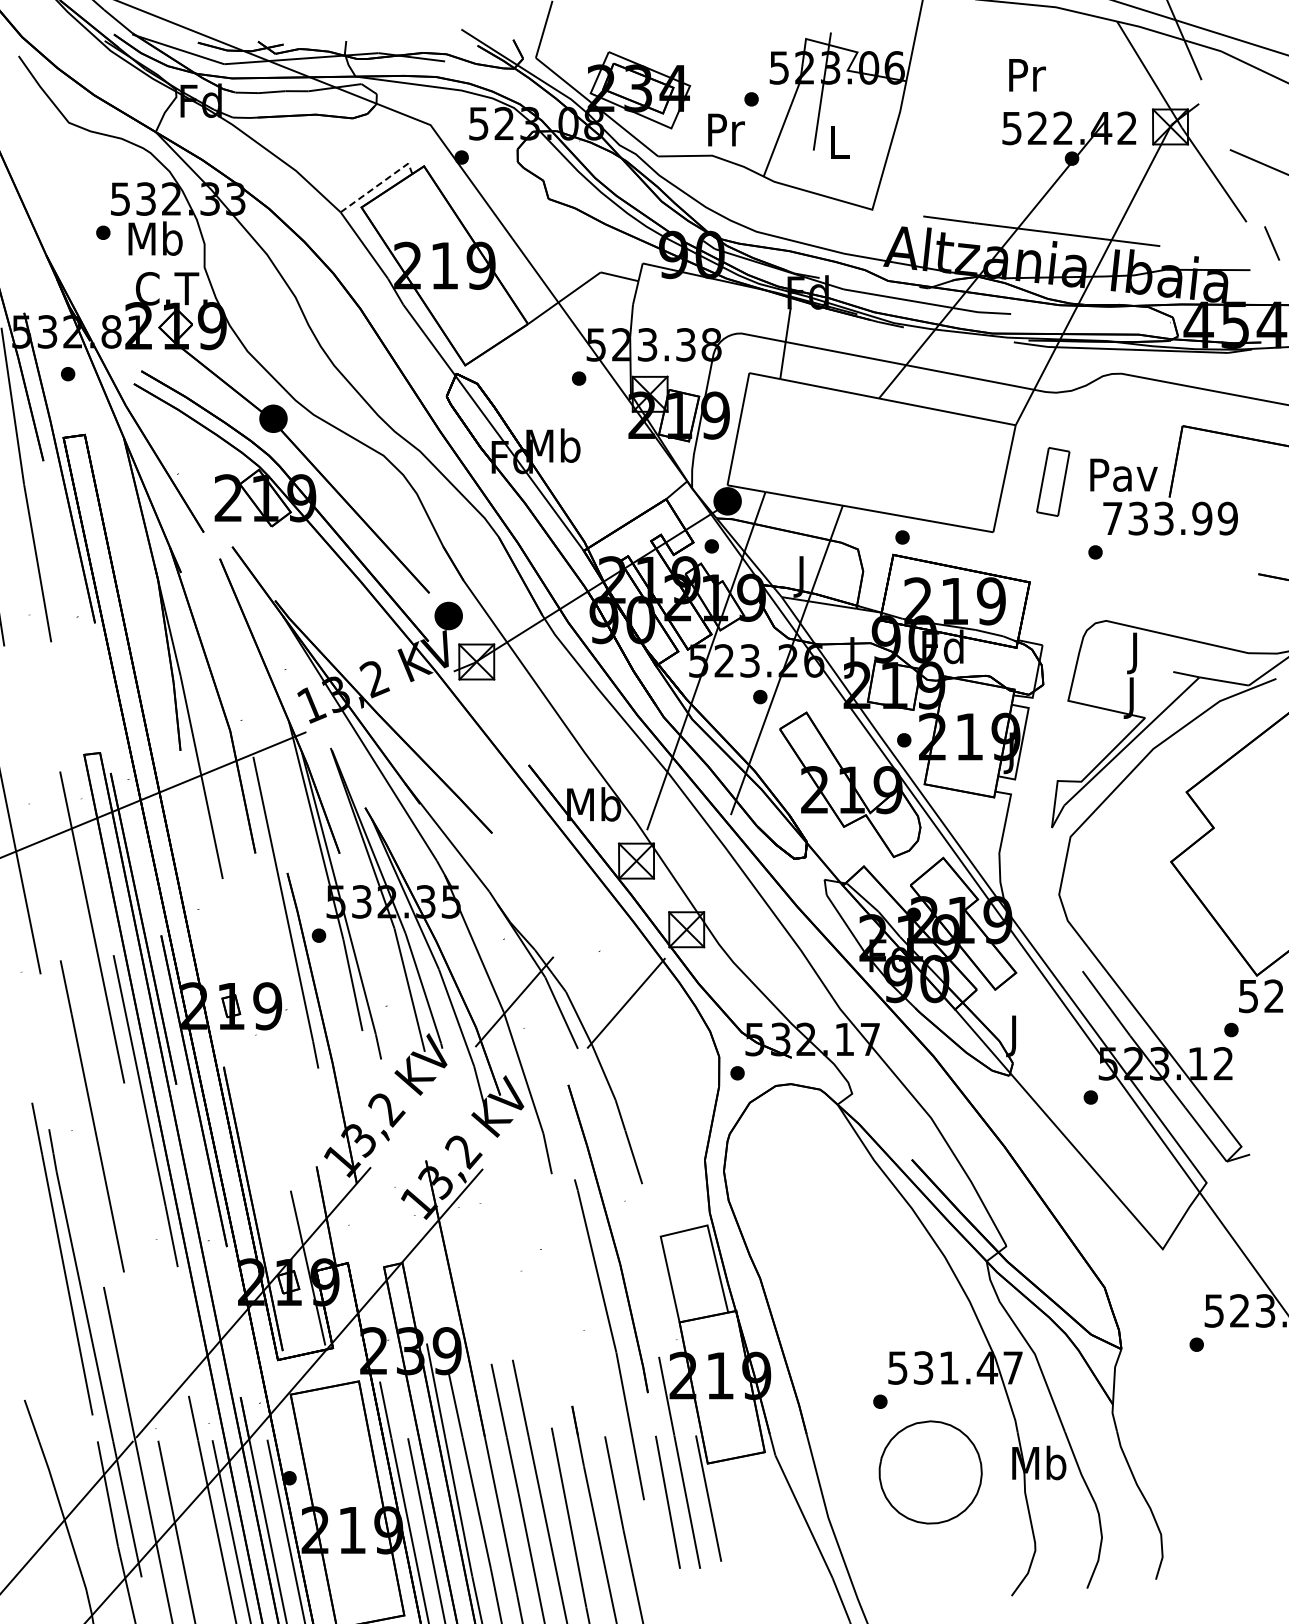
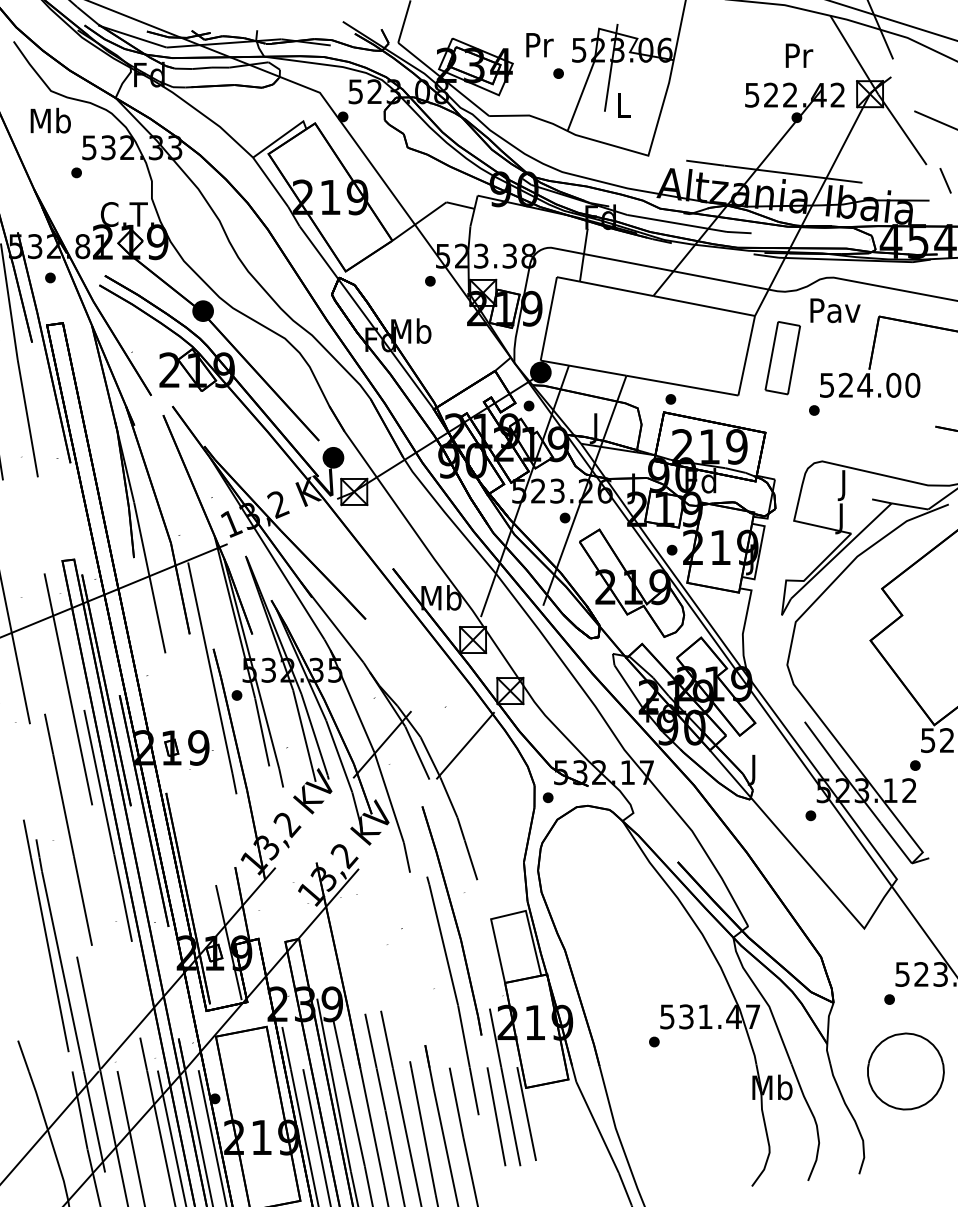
text: (1027, 75) -> (799, 55), moved
text: (726, 129) -> (539, 44), moved
line: (380, 183) -> (282, 136), dashed -> solid
text: (155, 238) -> (50, 120), moved
text: (1123, 474) -> (835, 310), moved
part: (1053, 481) -> (783, 357), size x1.43
text: (1170, 518) -> (870, 385), 733.99 -> 524.00
part: (930, 1472) -> (905, 1071), moved

